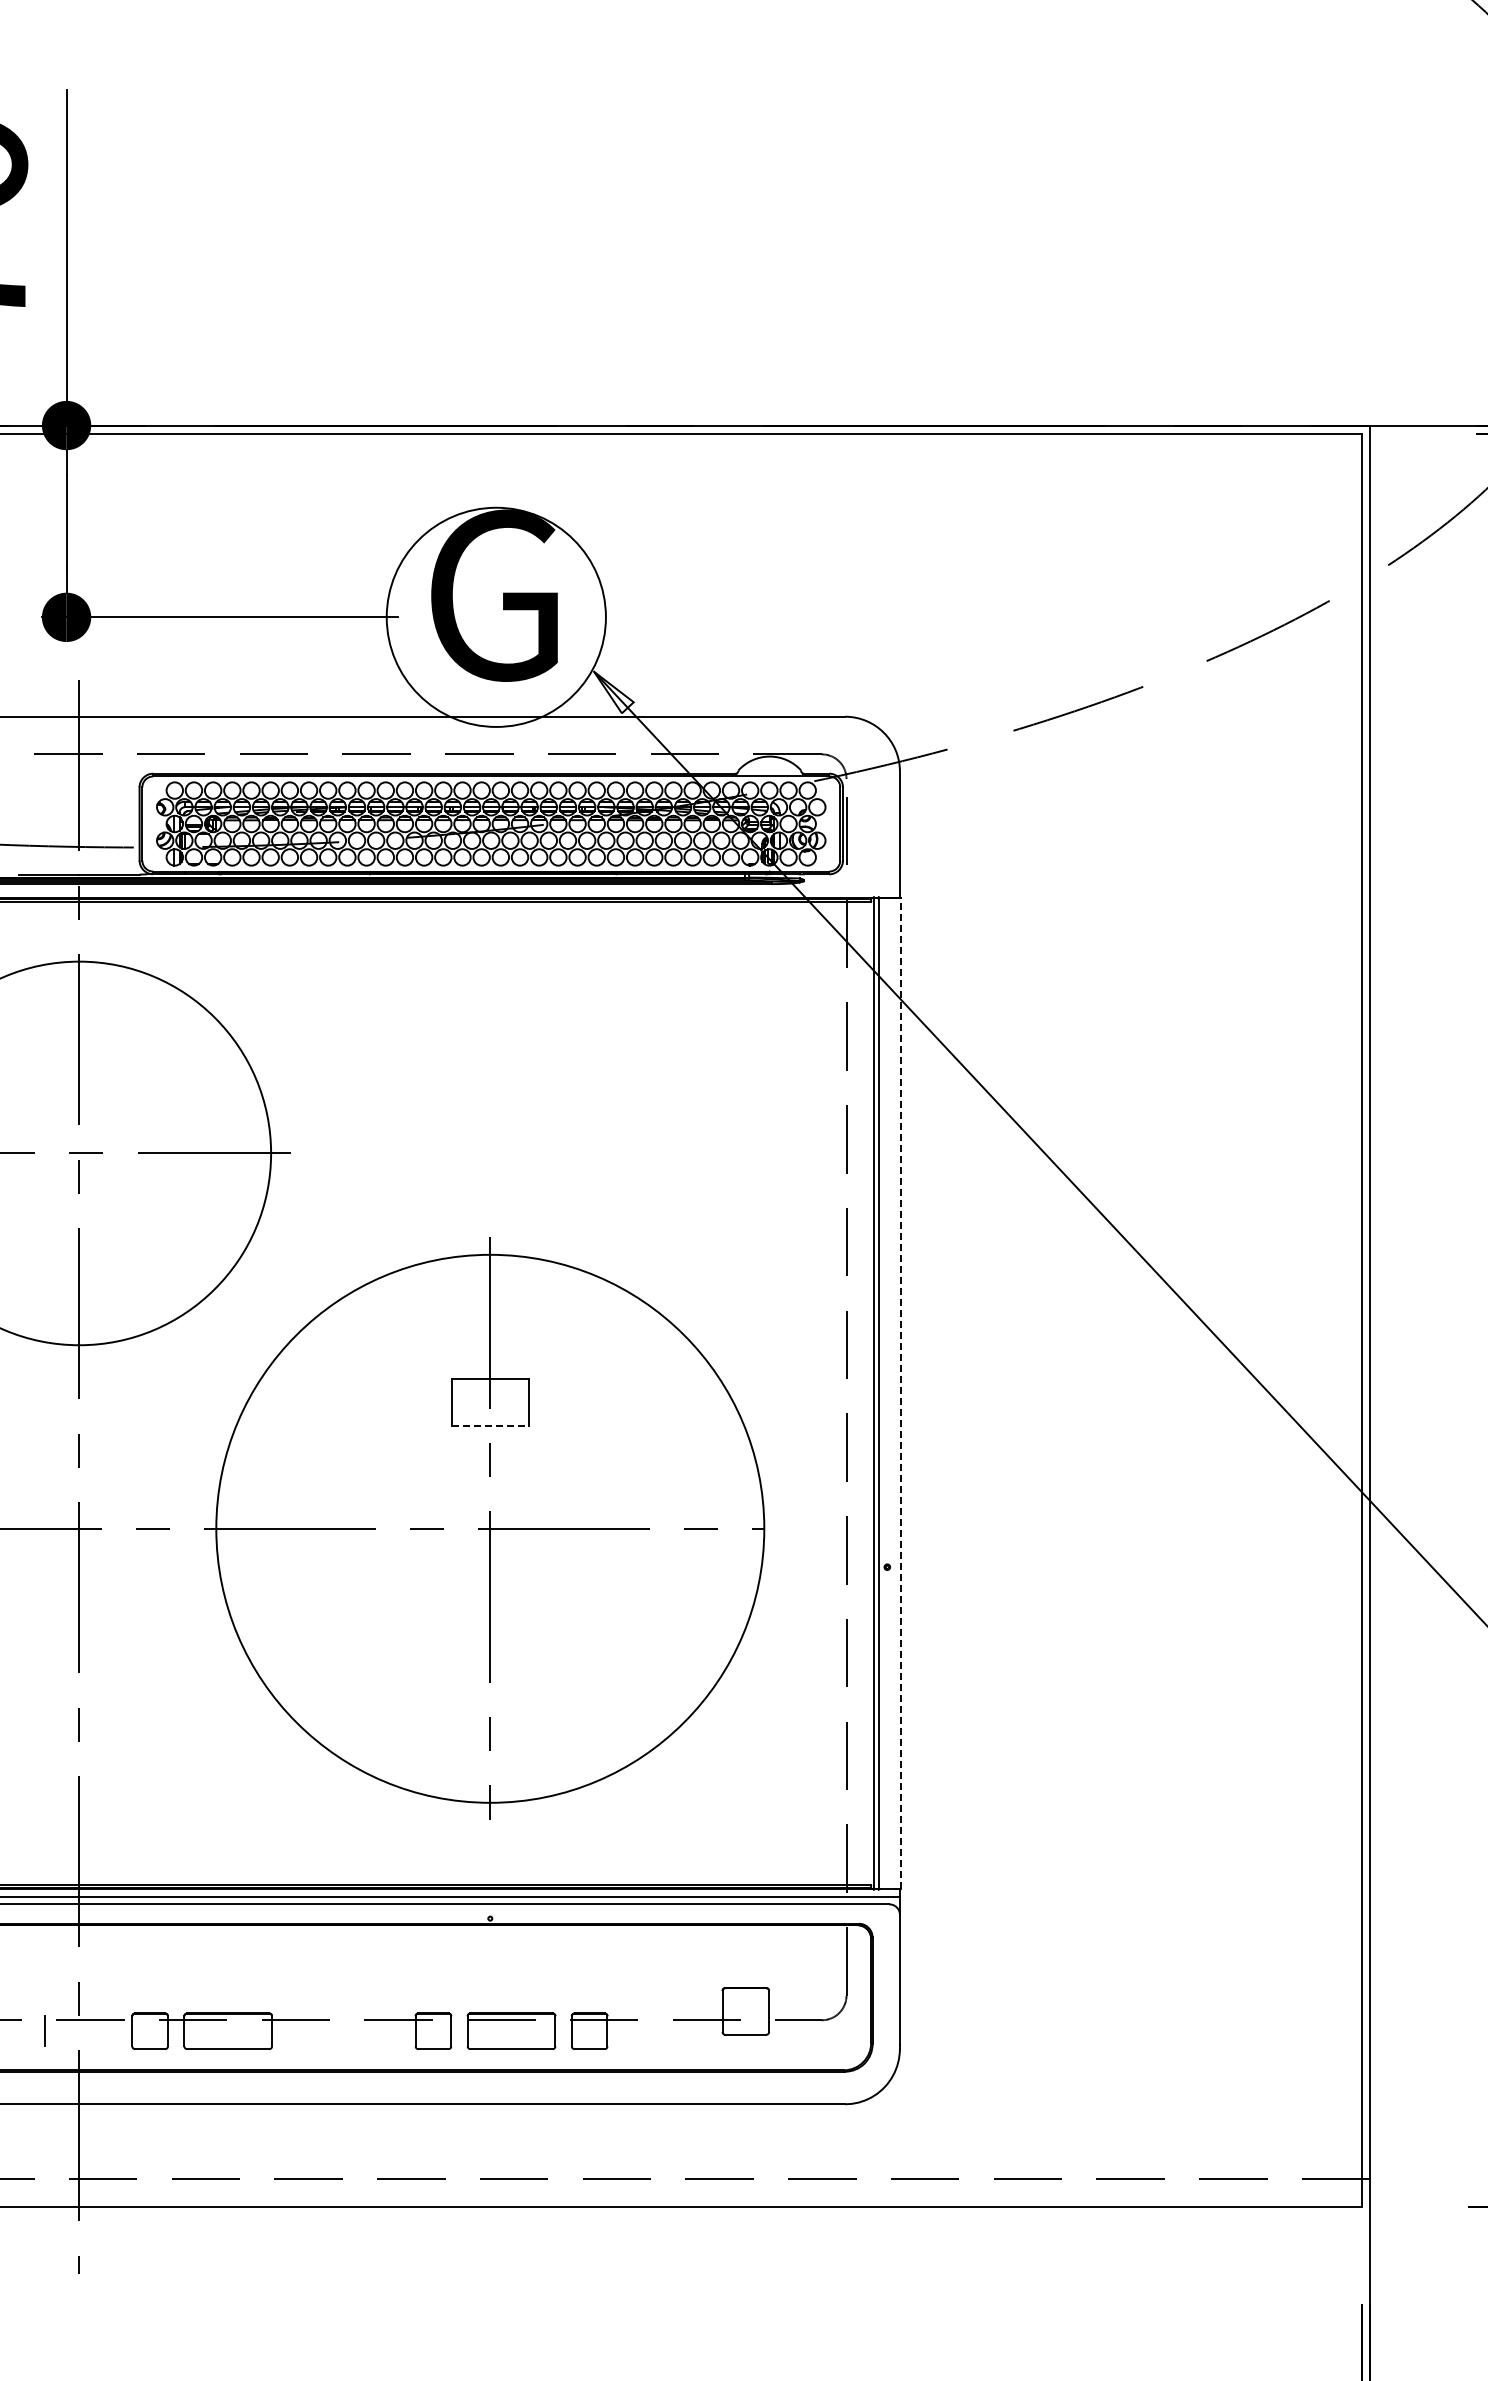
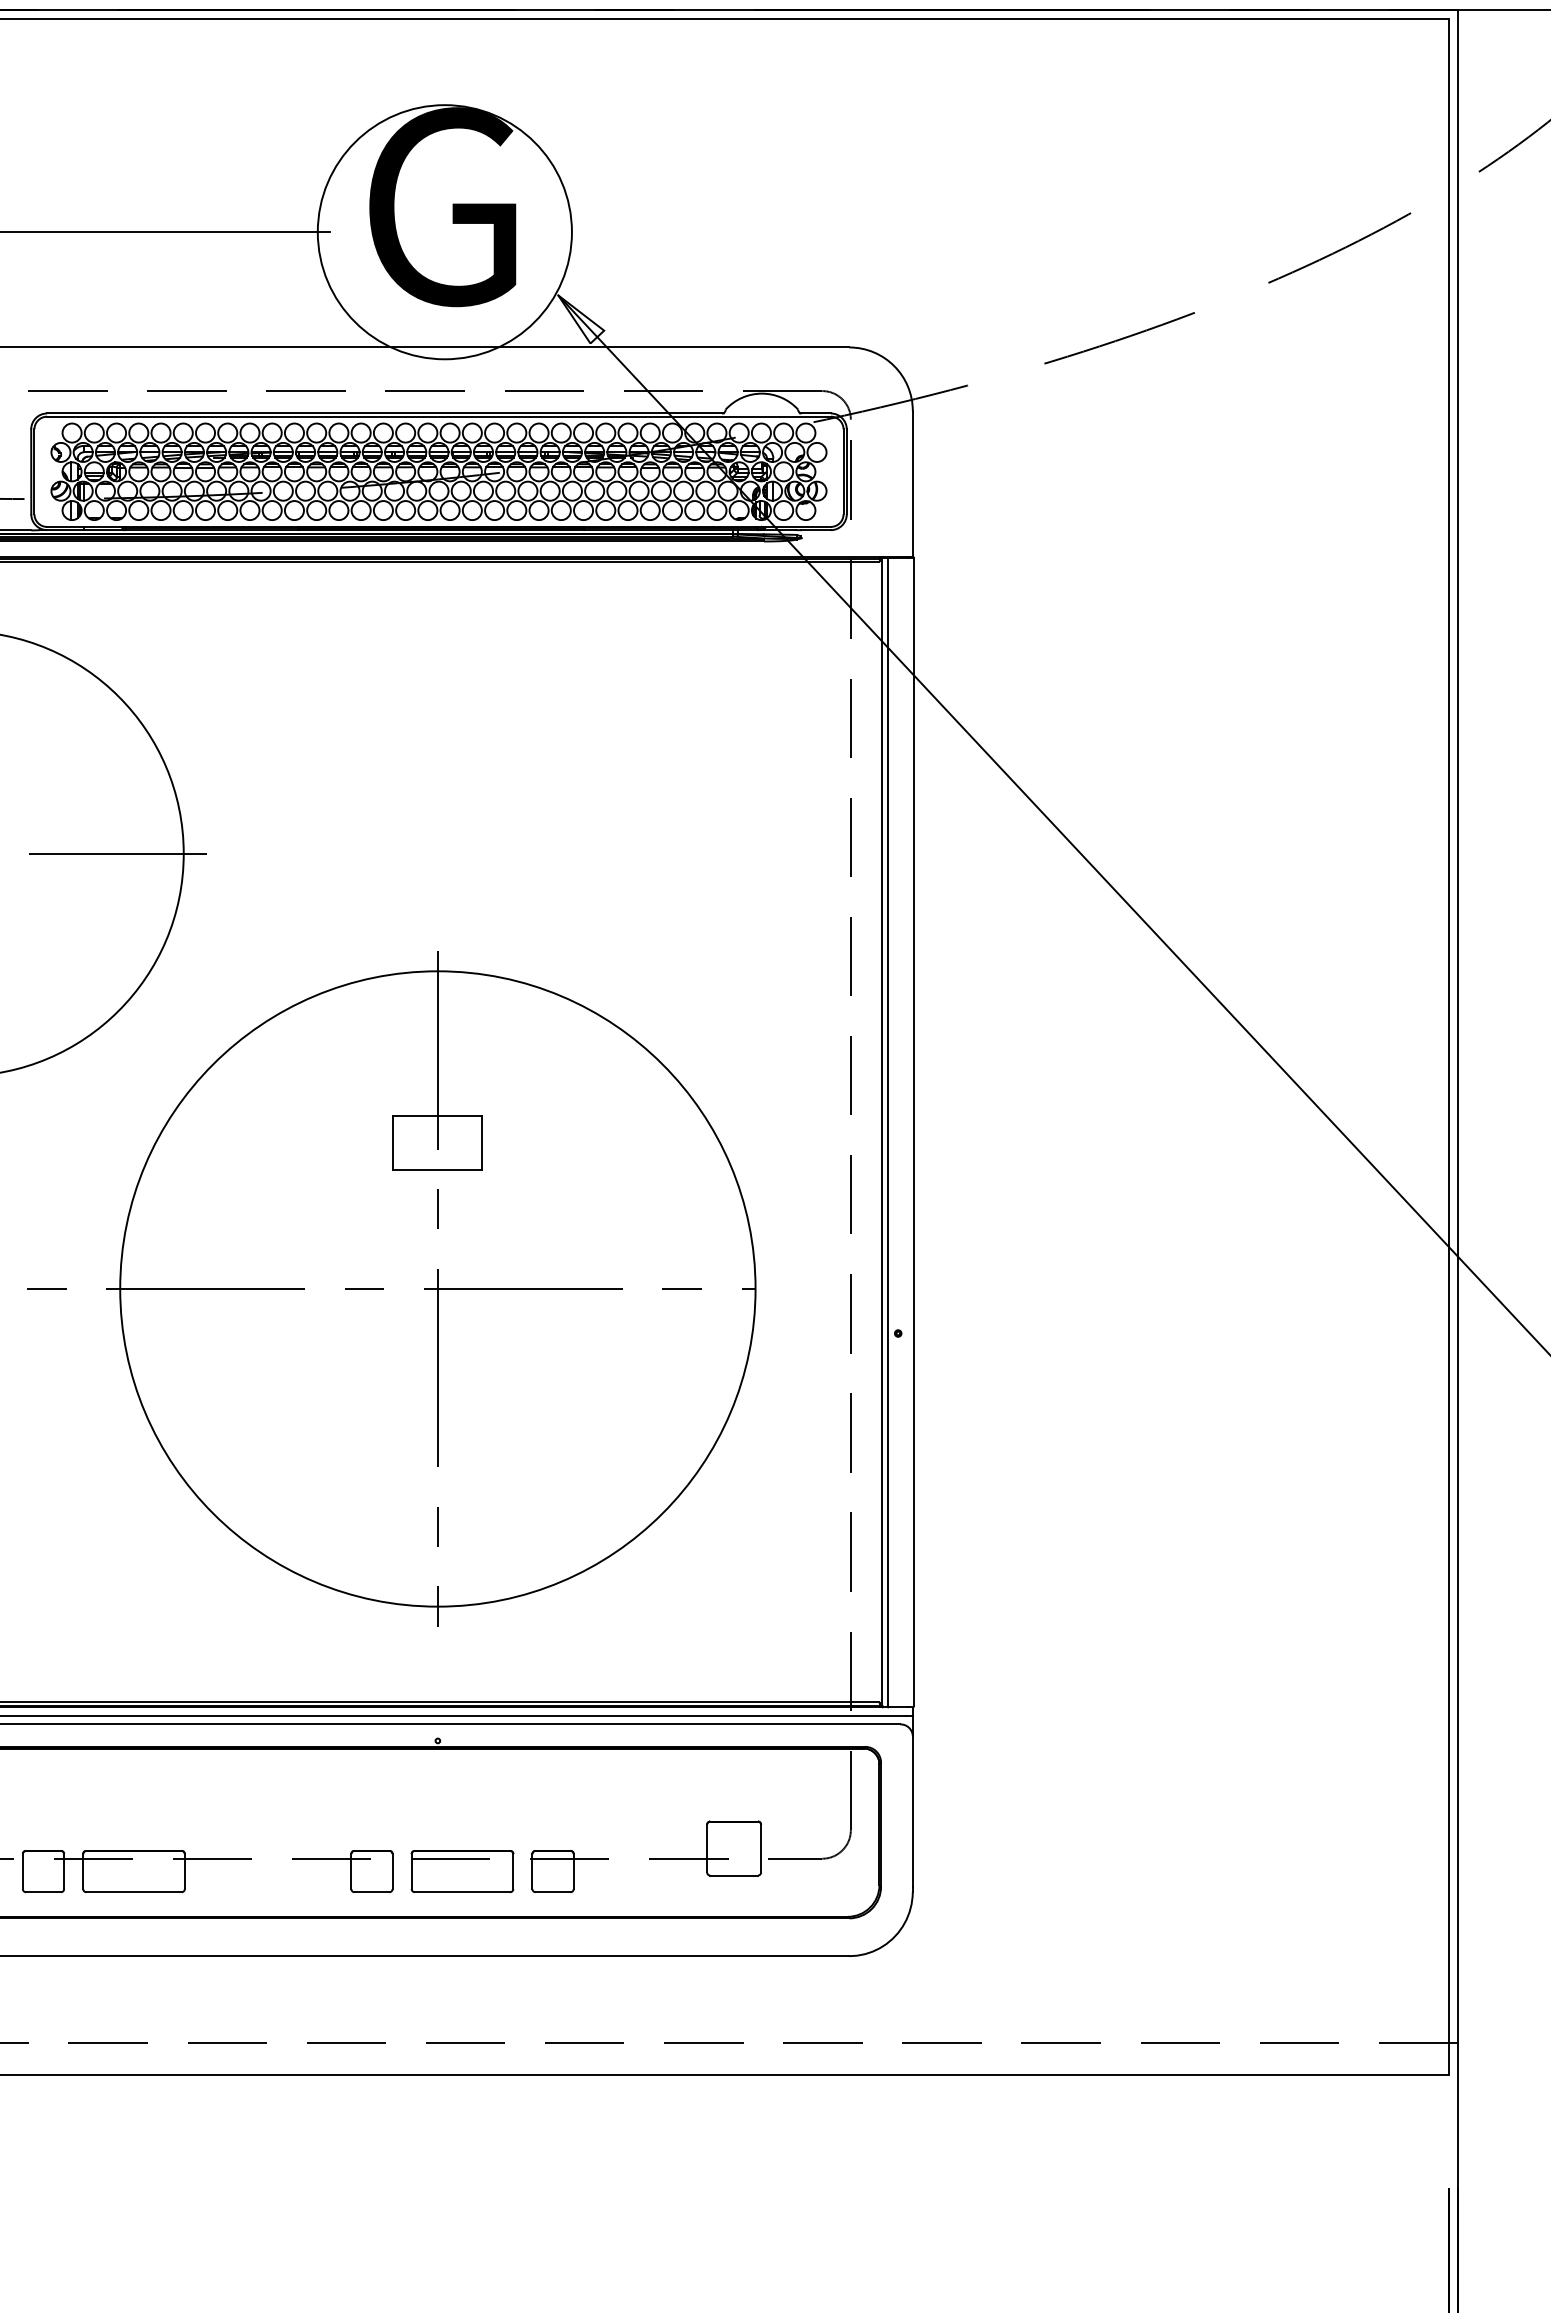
line: (901, 1393) -> (914, 1132), dashed -> solid
line: (490, 1426) -> (438, 1170), dashed -> solid

